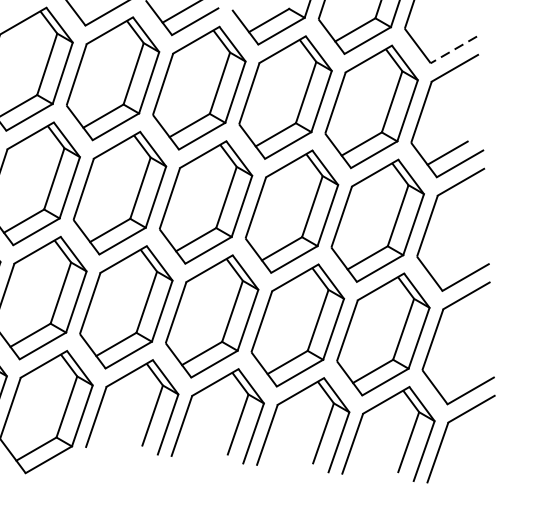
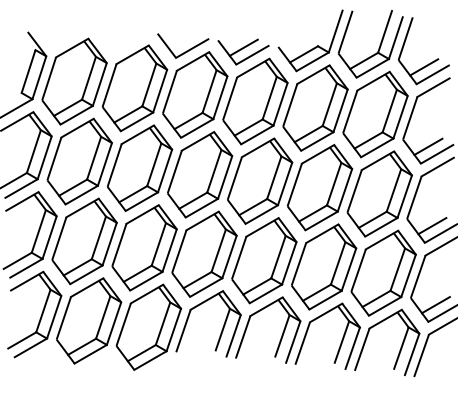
line: (441, 39) -> (424, 67), added
line: (453, 49) -> (432, 74), dashed -> solid
line: (453, 267) -> (432, 226), added
line: (457, 380) -> (435, 305), added

